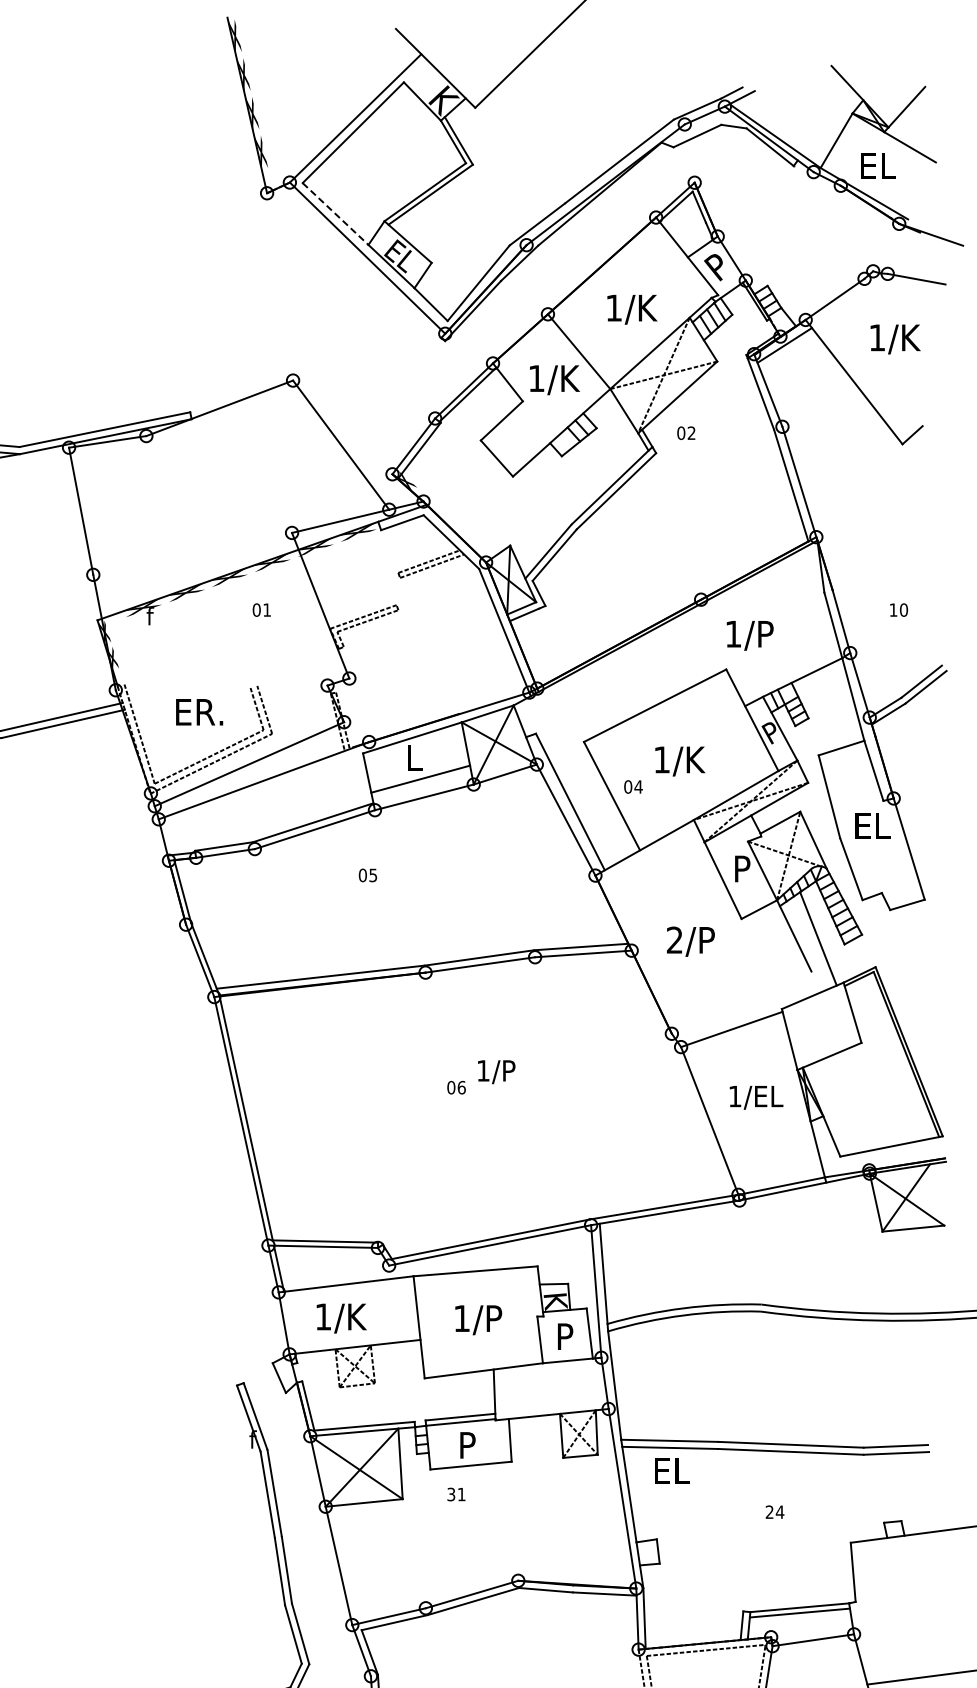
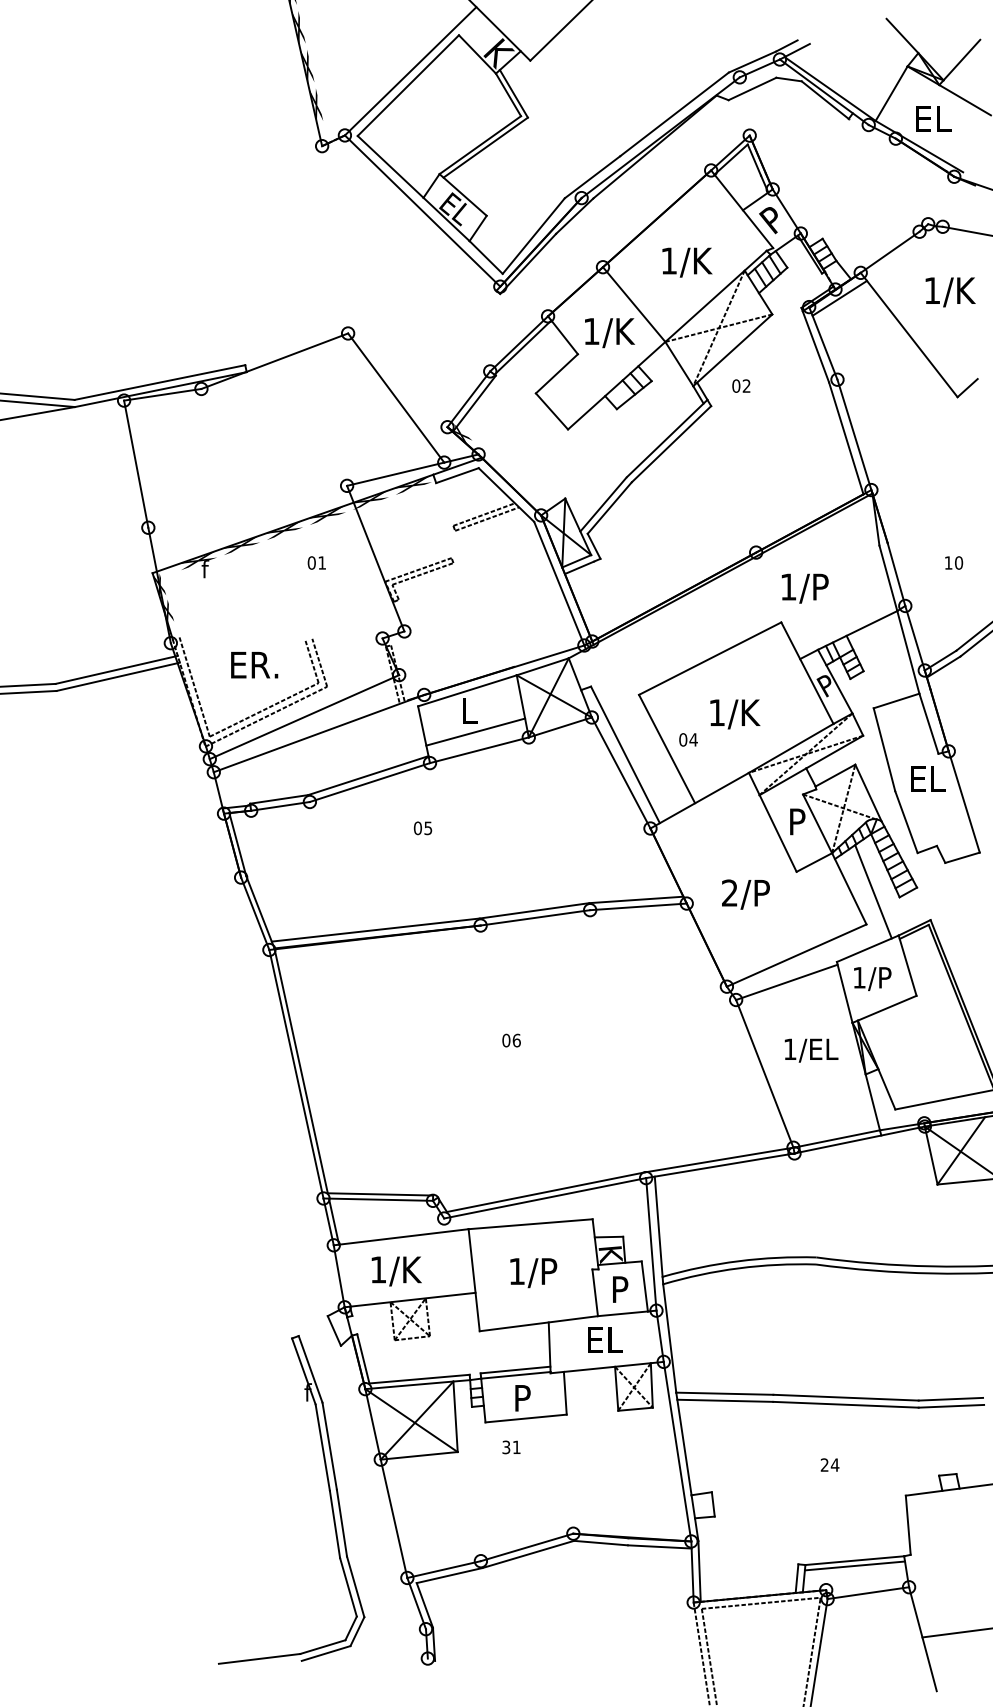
line: (335, 214) -> (390, 167), dashed -> solid
line: (741, 1002) -> (796, 955), added
text: (496, 1071) -> (872, 978), moved
text: (672, 1470) -> (605, 1339), moved

